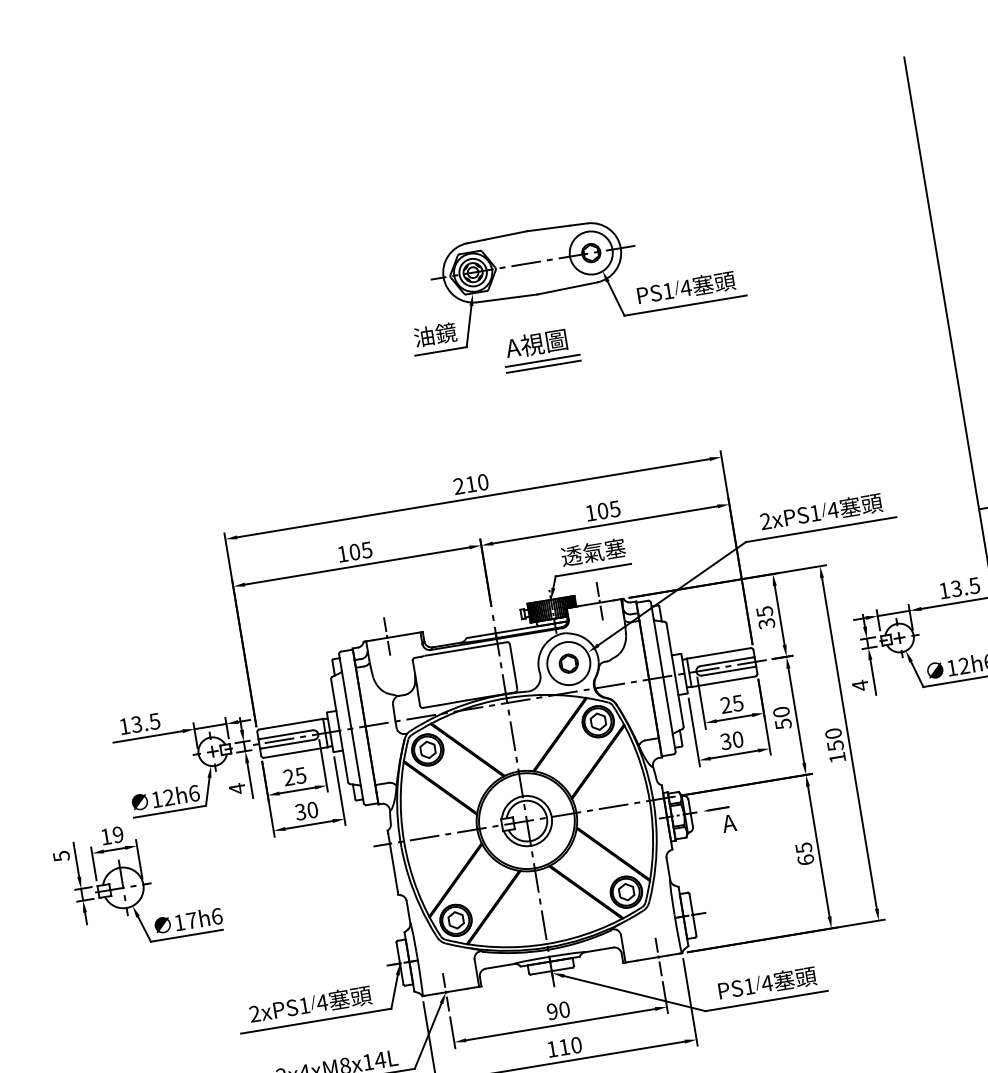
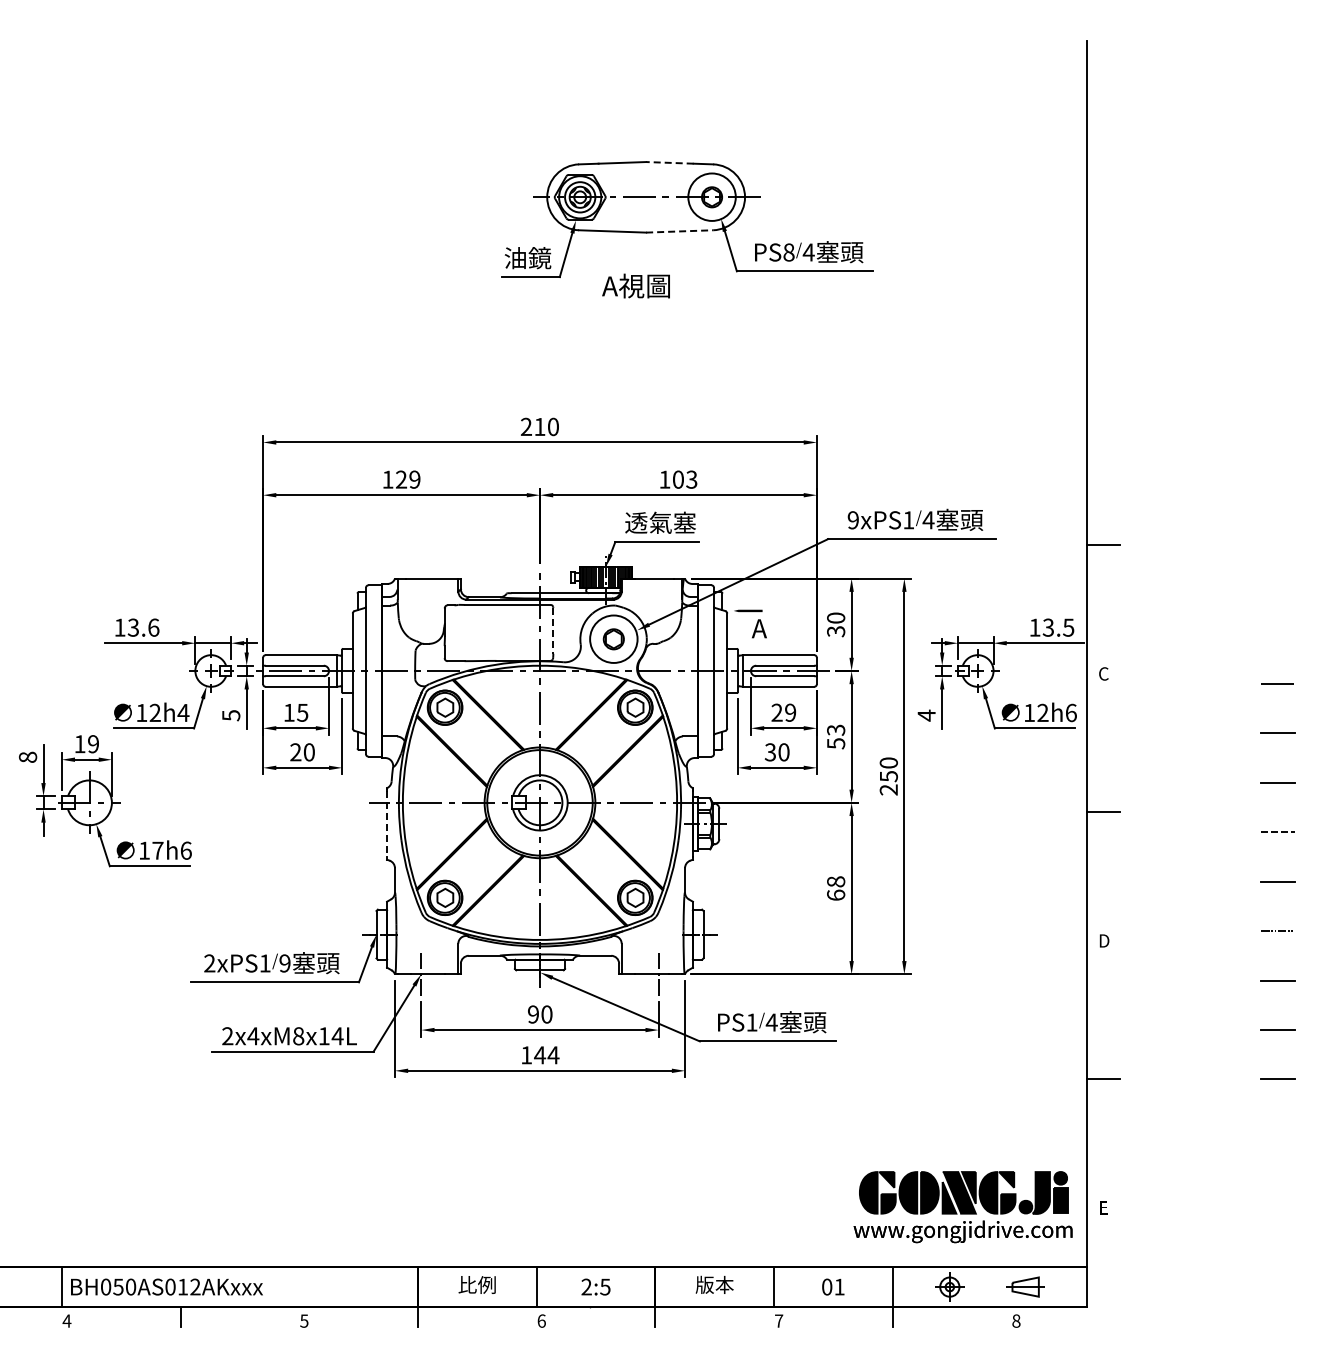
line: (547, 228) -> (669, 162), solid -> dashed
line: (567, 288) -> (679, 231), solid -> dashed
text: (667, 291) -> (788, 252), PS1 -> PS8
line: (542, 360) -> (639, 305), removed
line: (543, 367) -> (639, 312), removed
text: (614, 508) -> (691, 479), 105 -> 103
text: (765, 521) -> (852, 520), 2xPS1 -> 9xPS1
text: (361, 550) -> (408, 479), 105 -> 129
line: (599, 602) -> (658, 578), removed
text: (765, 611) -> (836, 617), 35 -> 30
line: (387, 637) -> (421, 578), removed
line: (513, 664) -> (553, 630), solid -> dashed
text: (737, 703) -> (790, 712), 25 -> 29
text: (781, 711) -> (836, 729), 50 -> 53
text: (154, 721) -> (153, 627), 13.5 -> 13.6
text: (837, 757) -> (888, 789), 150 -> 250
text: (288, 777) -> (288, 712), 25 -> 15
text: (237, 788) -> (231, 715), 4 -> 5
text: (194, 793) -> (183, 712), 12h6 -> 12h4
text: (300, 812) -> (295, 752), 30 -> 20
text: (720, 820) -> (750, 623), moved
text: (804, 847) -> (836, 881), 65 -> 68
text: (61, 856) -> (27, 757), 5 -> 8
line: (393, 862) -> (387, 823), solid -> dashed
text: (321, 1002) -> (284, 963), 4 -> 9
text: (570, 1046) -> (546, 1055), 110 -> 144

